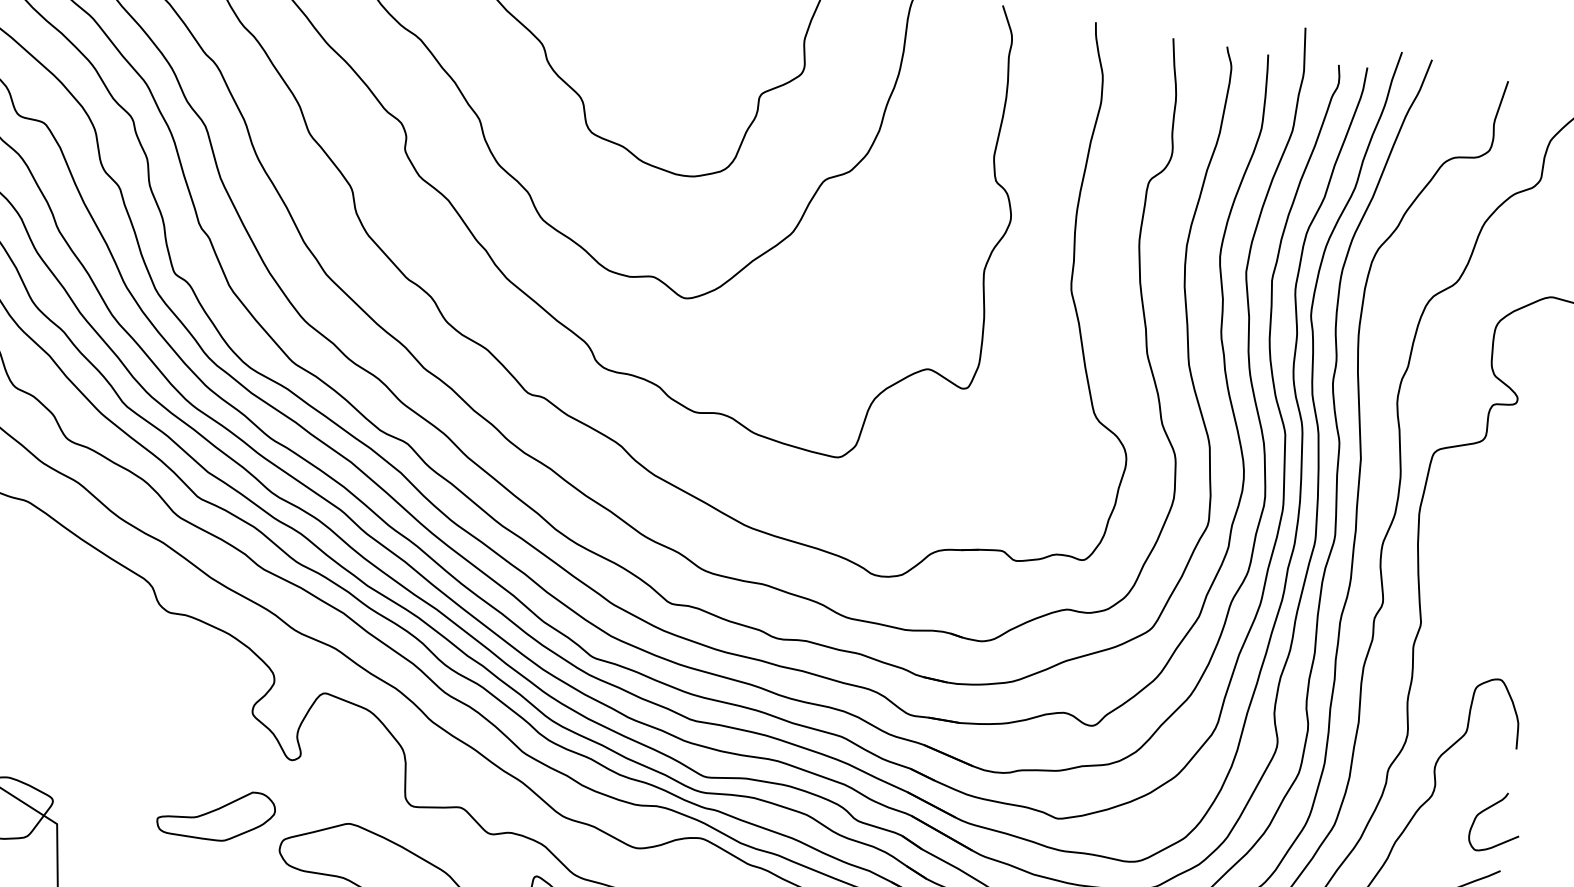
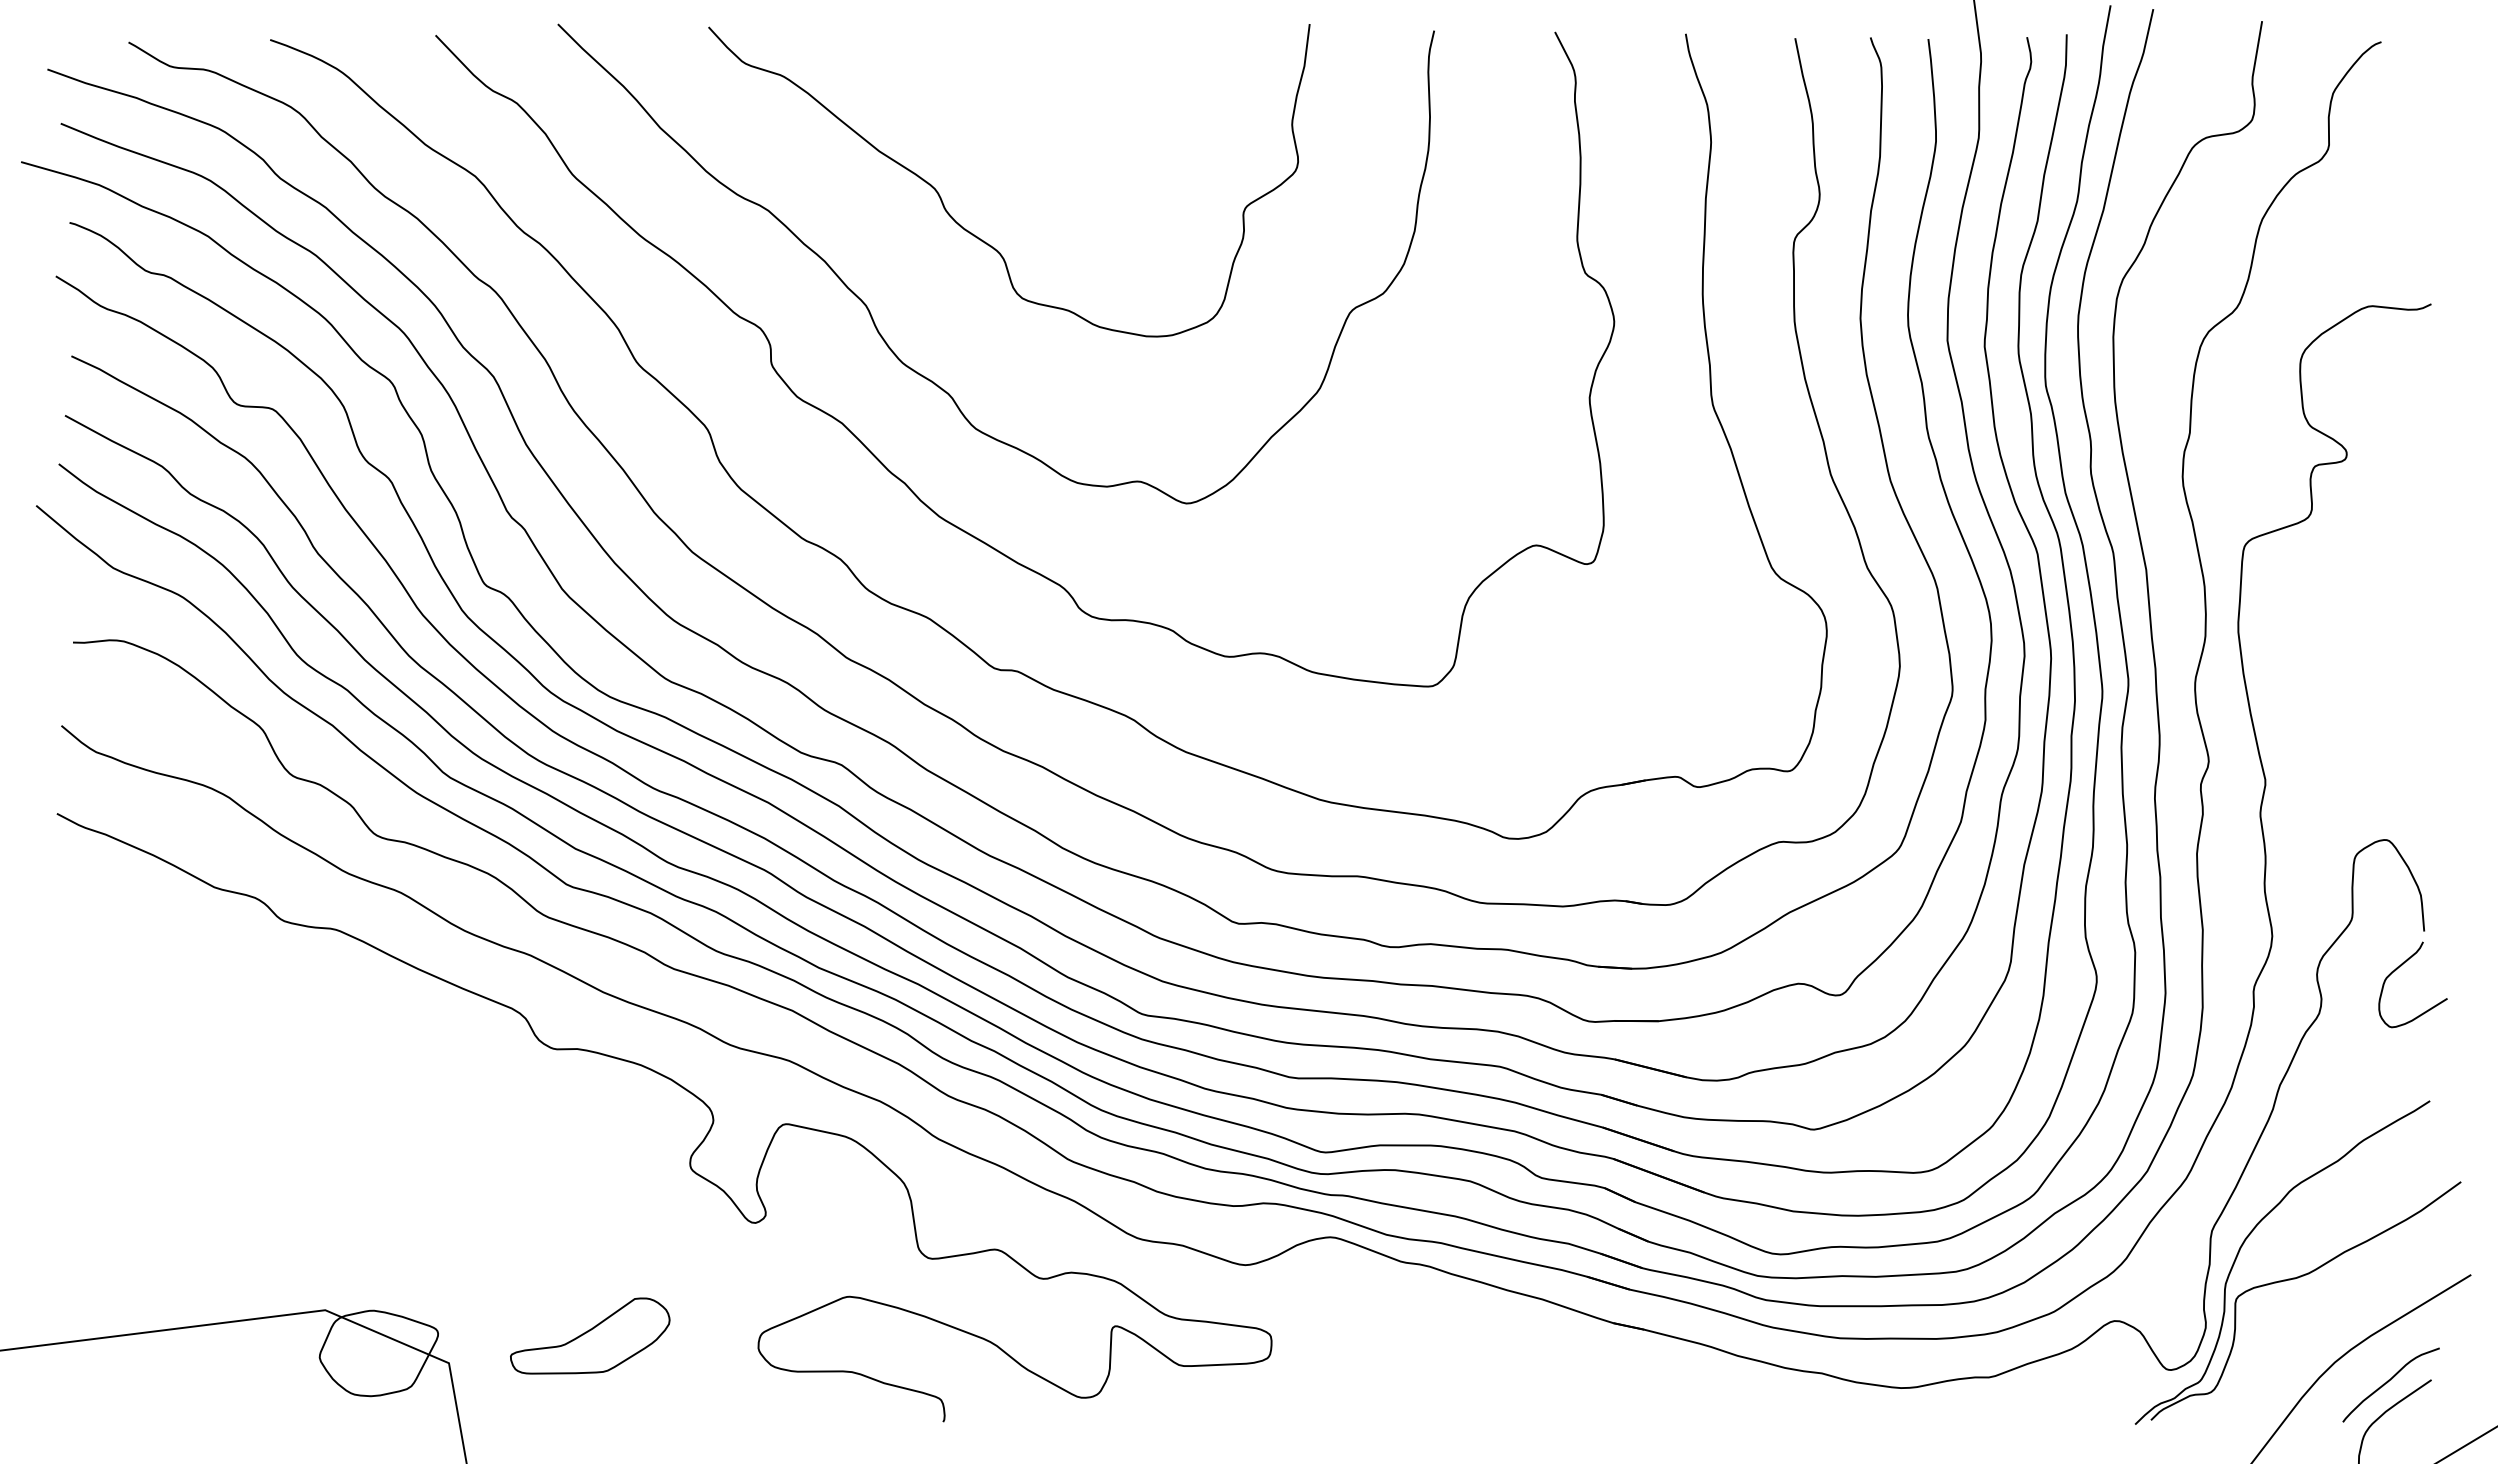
curve: (1490, 808) -> (2401, 966), moved
part: (216, 813) -> (590, 1335), moved

